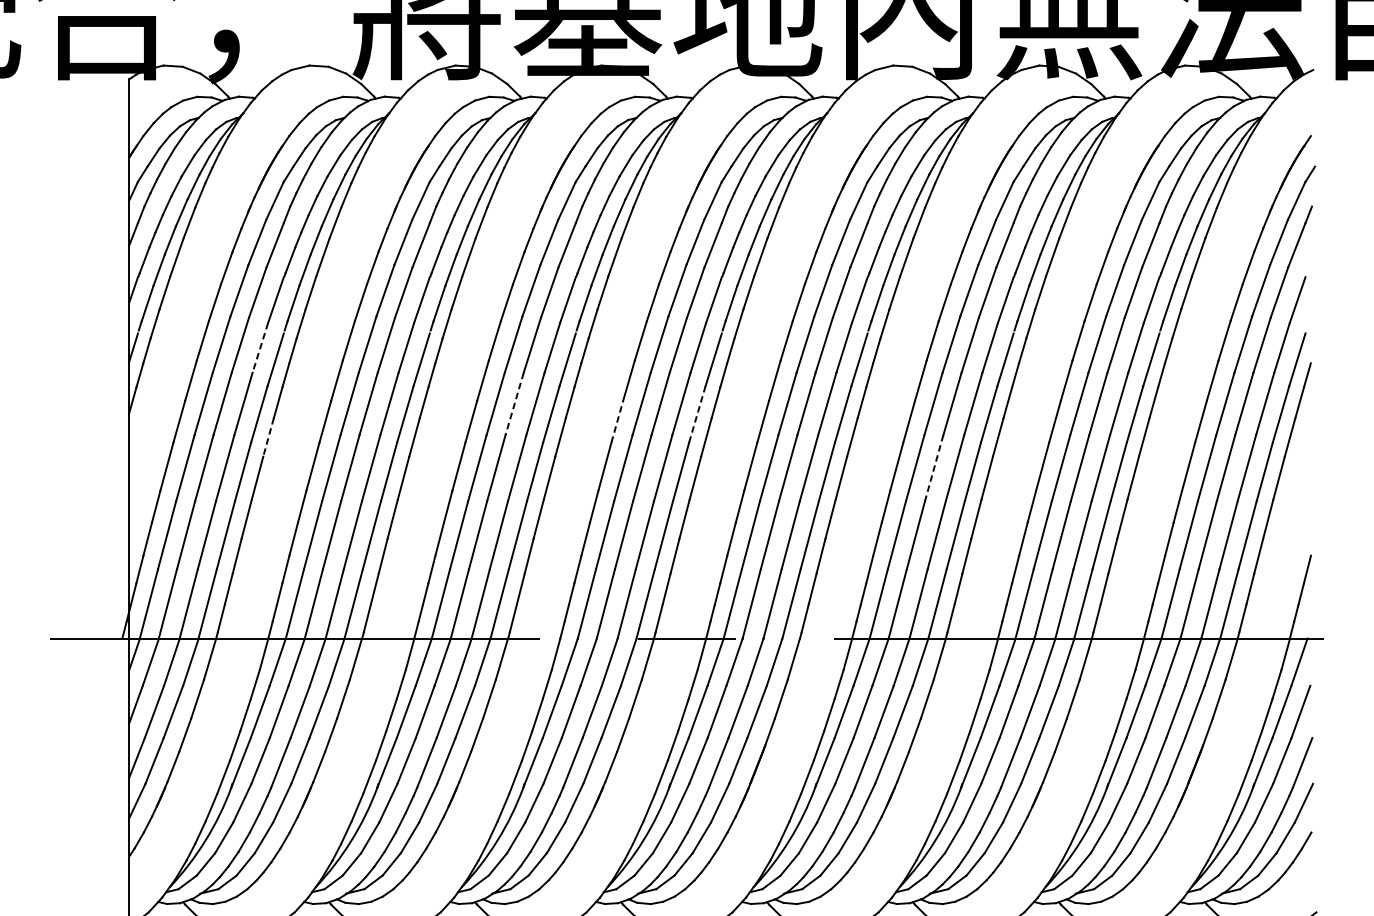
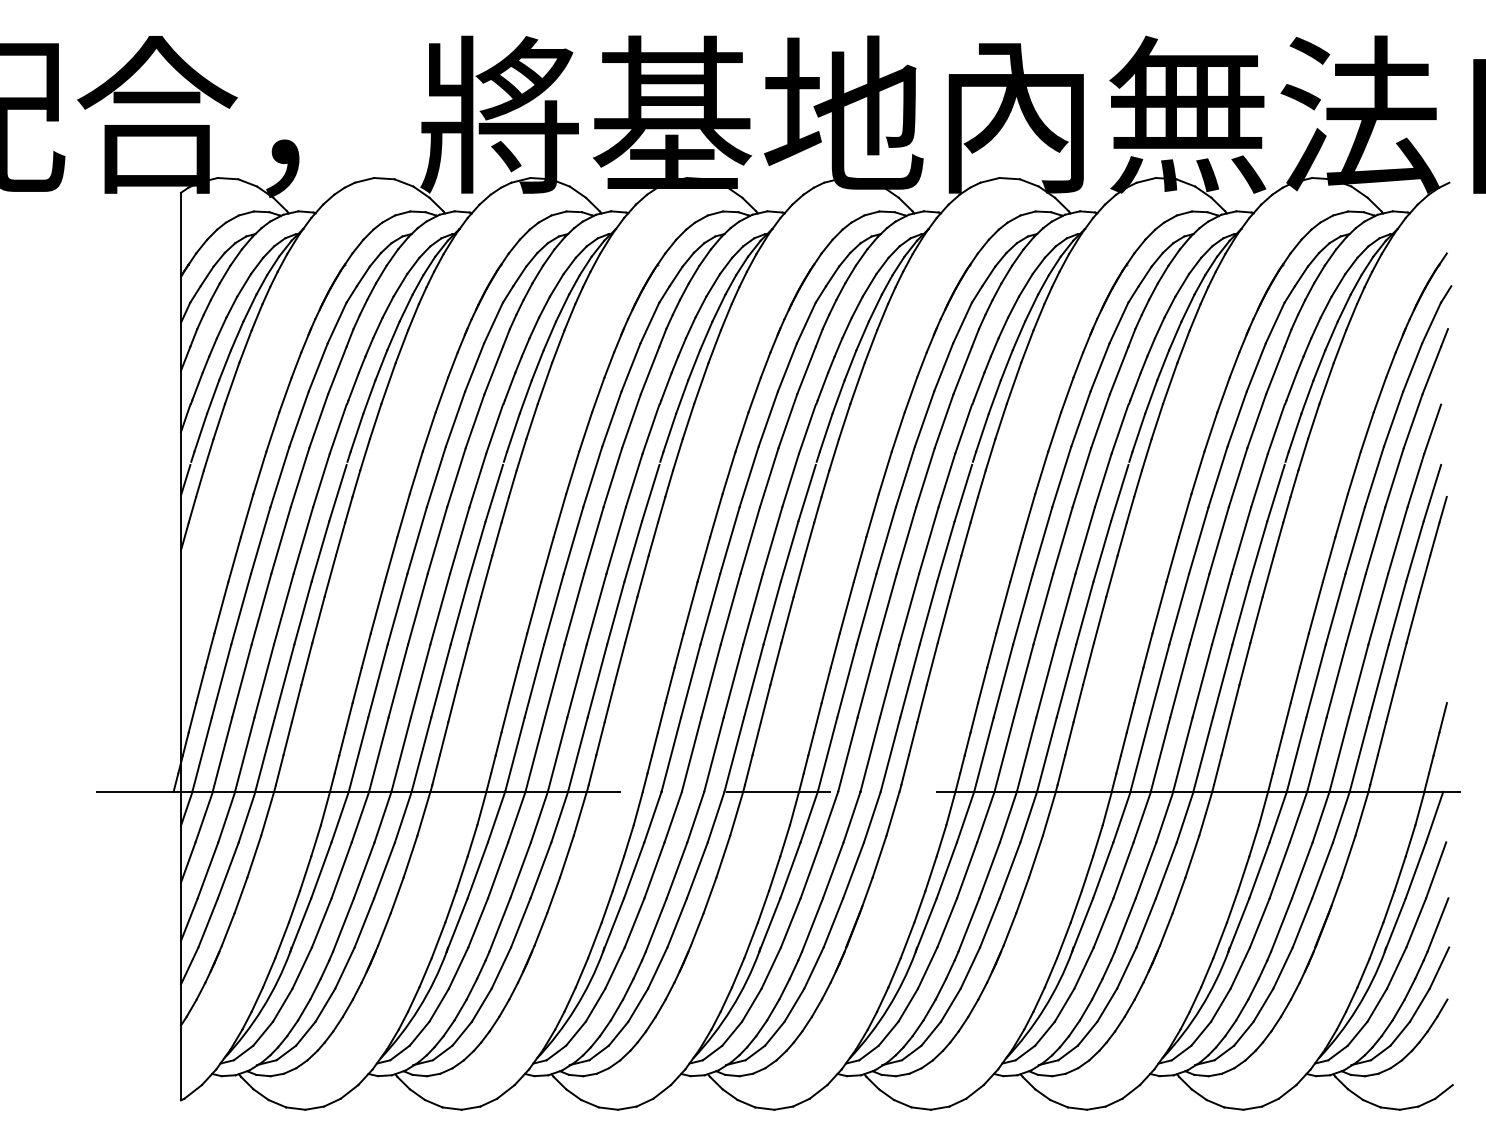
line: (260, 347) -> (321, 480), dashed -> solid
line: (514, 403) -> (593, 540), dashed -> solid
line: (697, 415) -> (789, 552), dashed -> solid
line: (616, 421) -> (703, 559), dashed -> solid
line: (268, 437) -> (330, 576), dashed -> solid
line: (934, 468) -> (1043, 609), dashed -> solid

